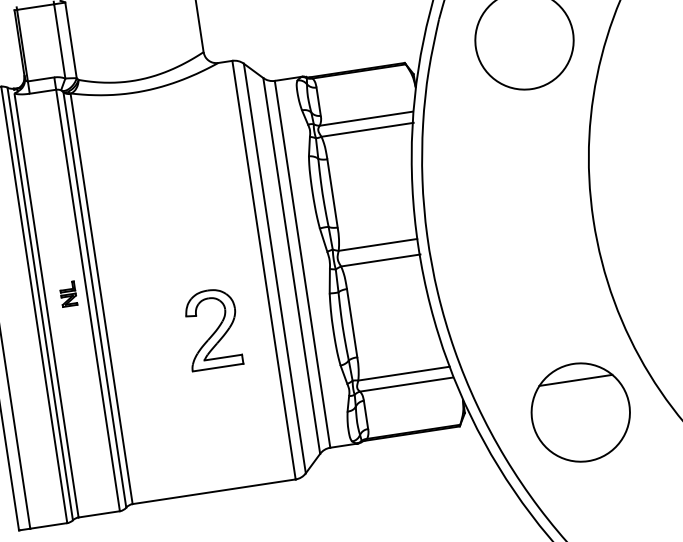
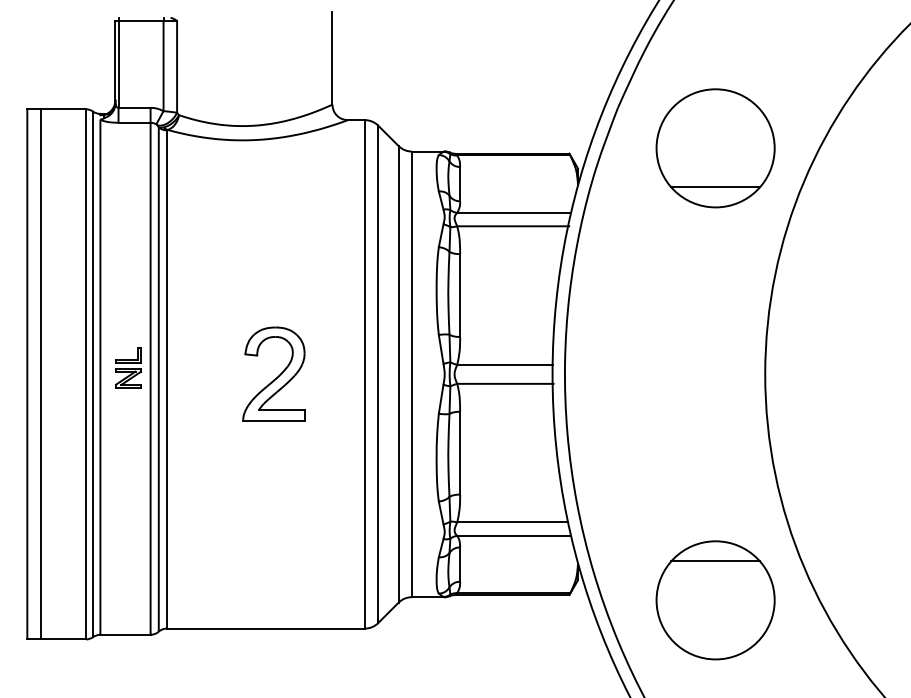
line: (529, 72) -> (715, 187), added
part: (68, 293) -> (128, 367), size x1.43
part: (211, 328) -> (273, 373), moved

